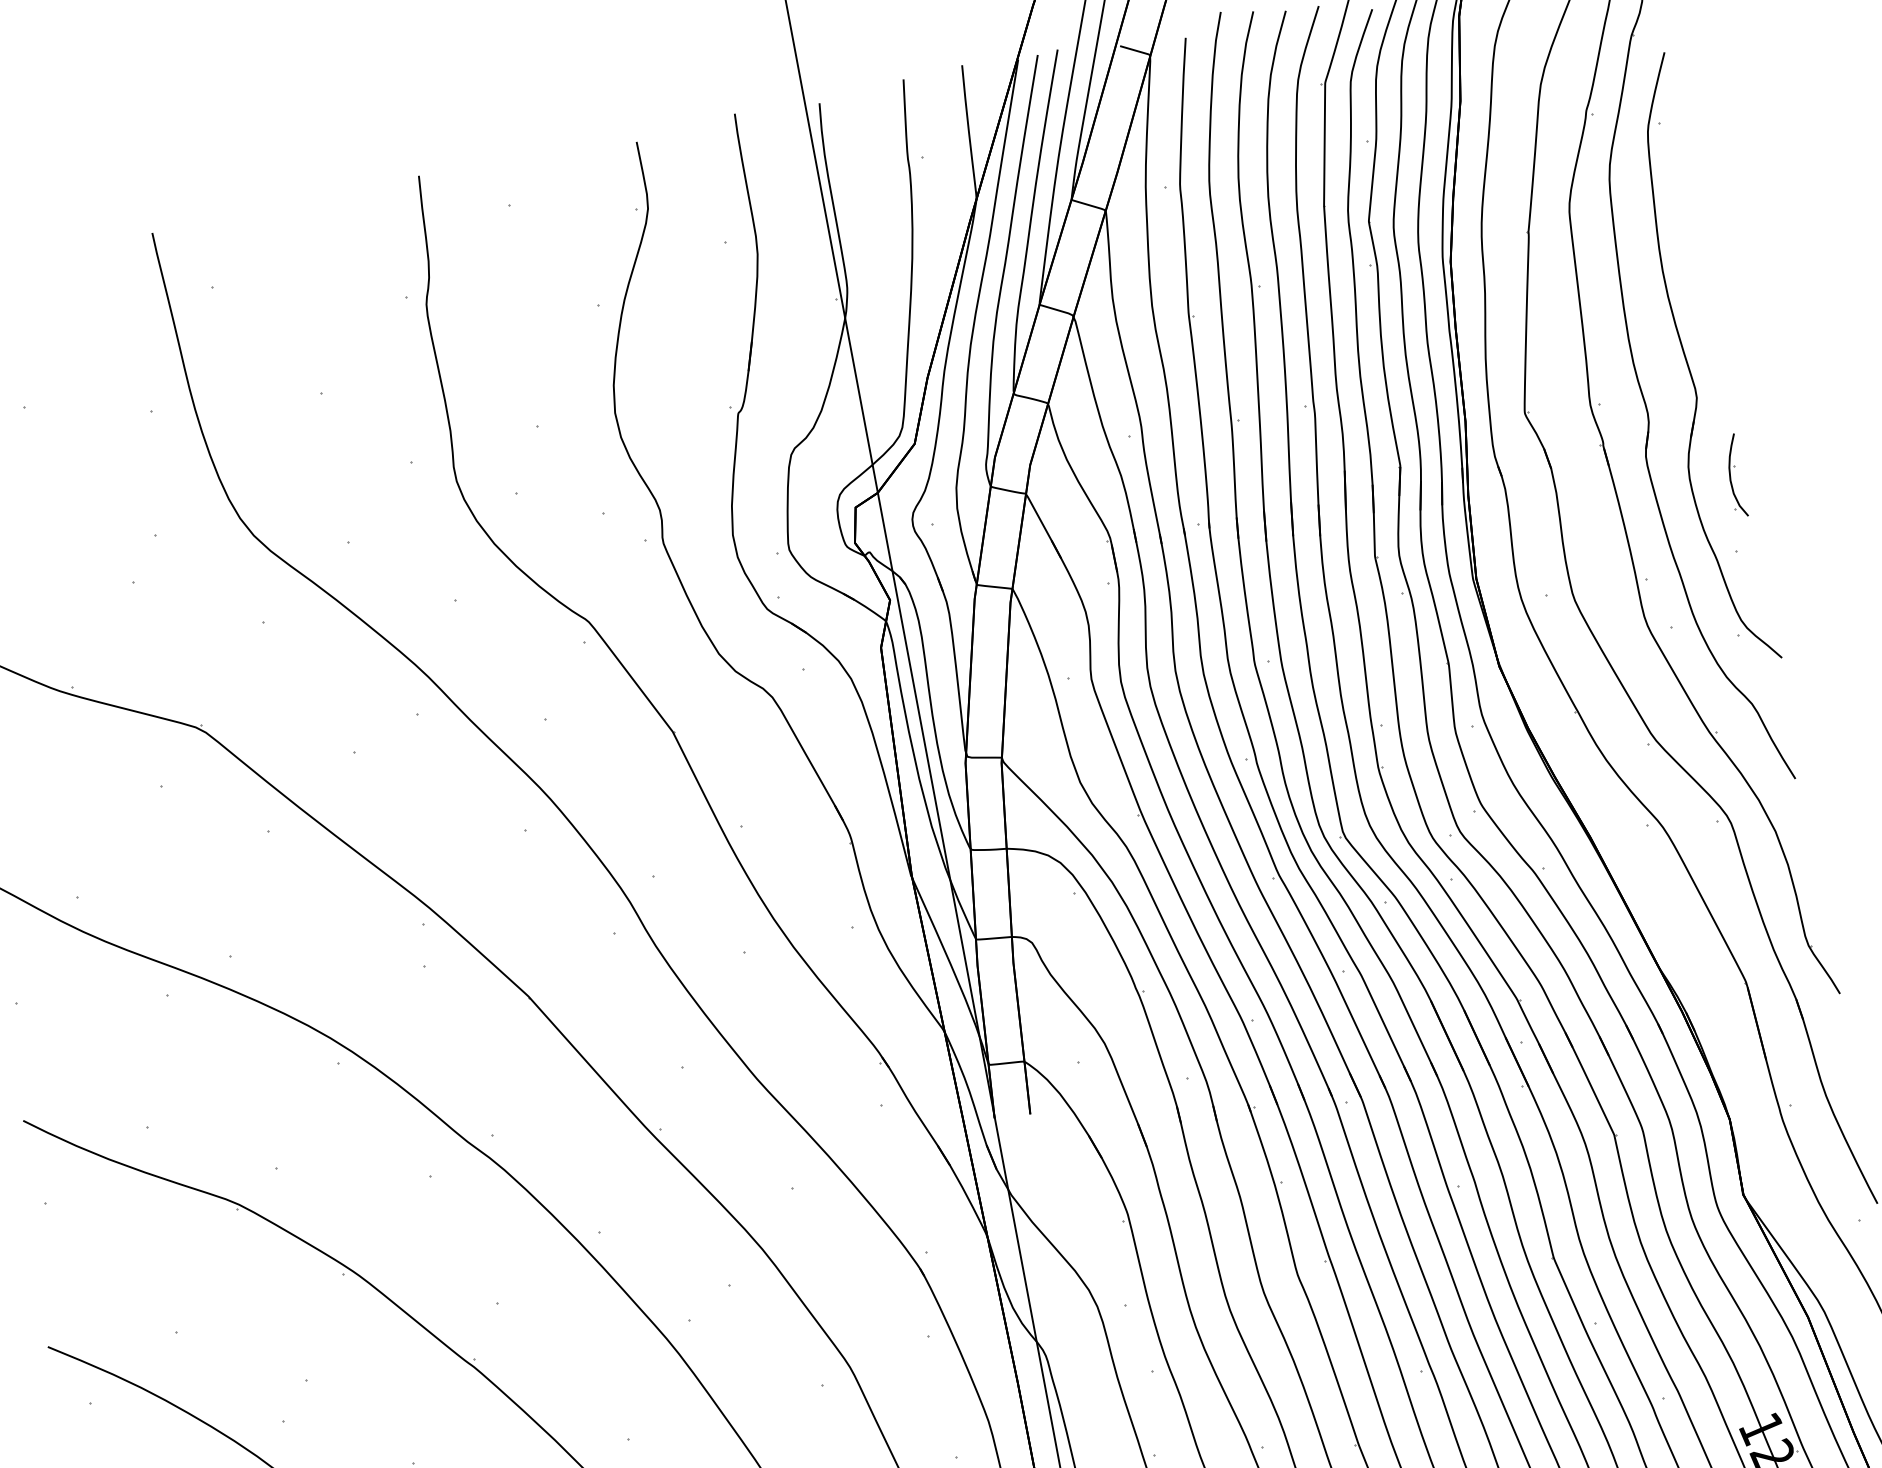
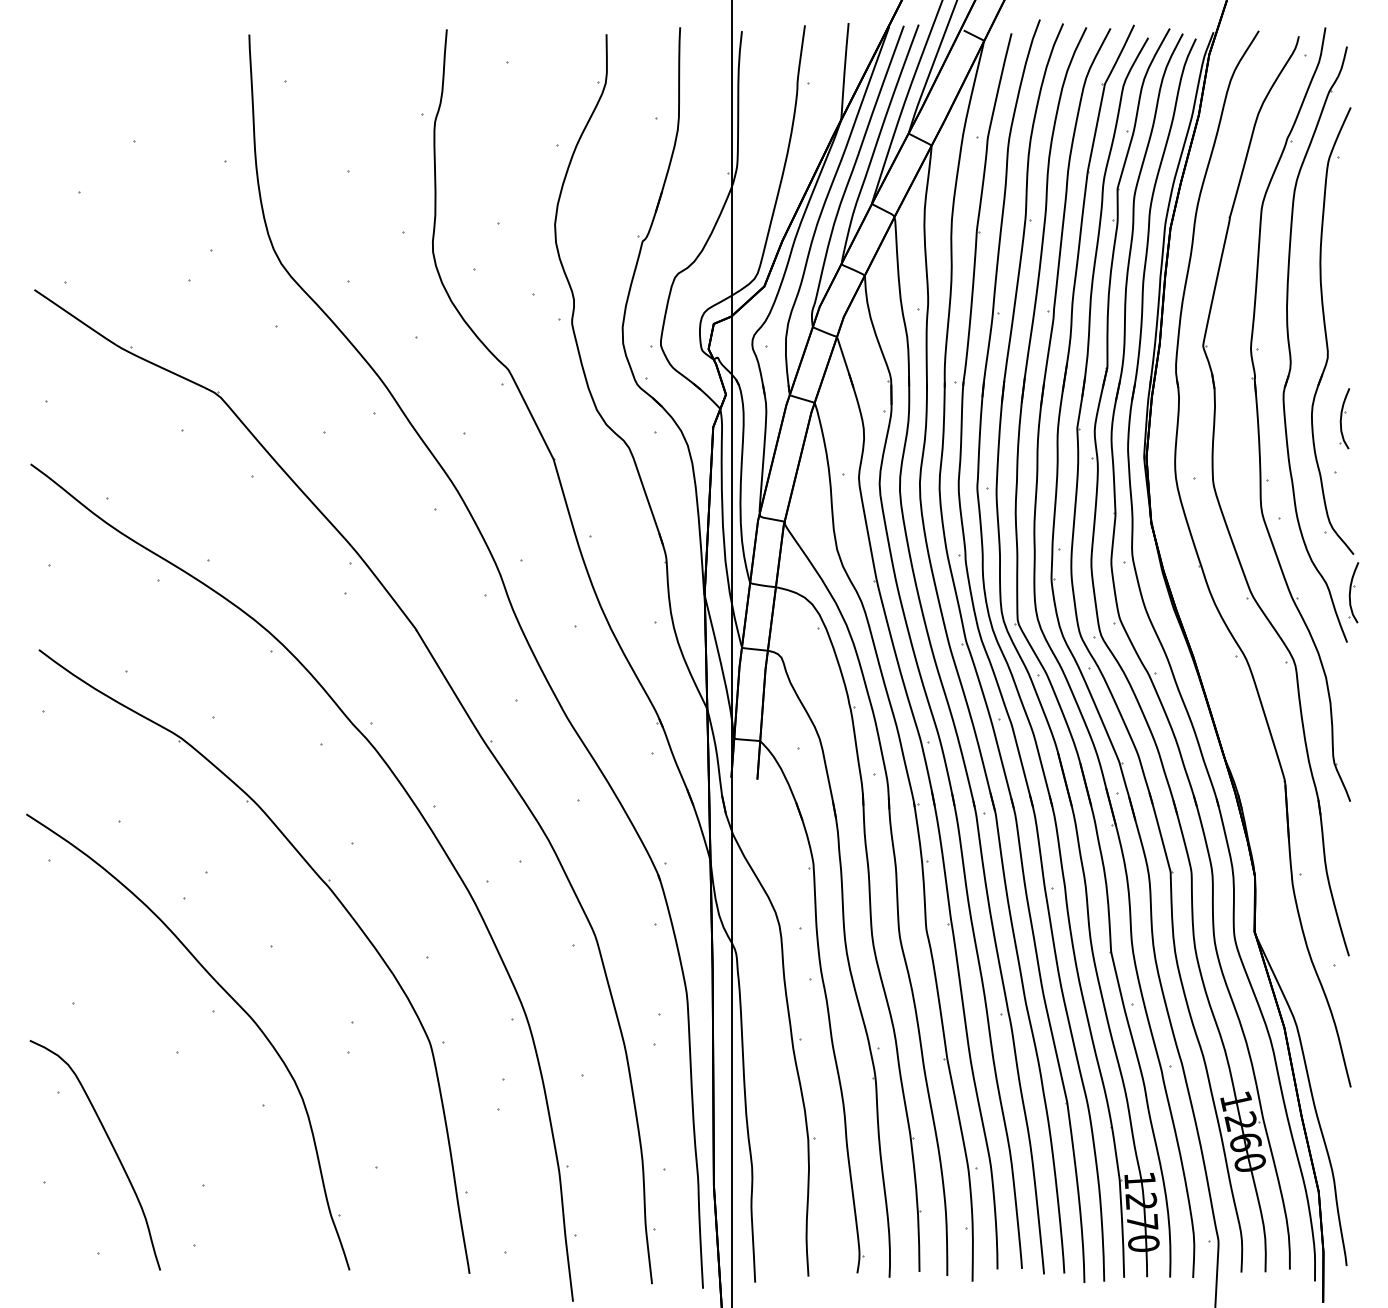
part: (1791, 709) -> (1353, 592), added

